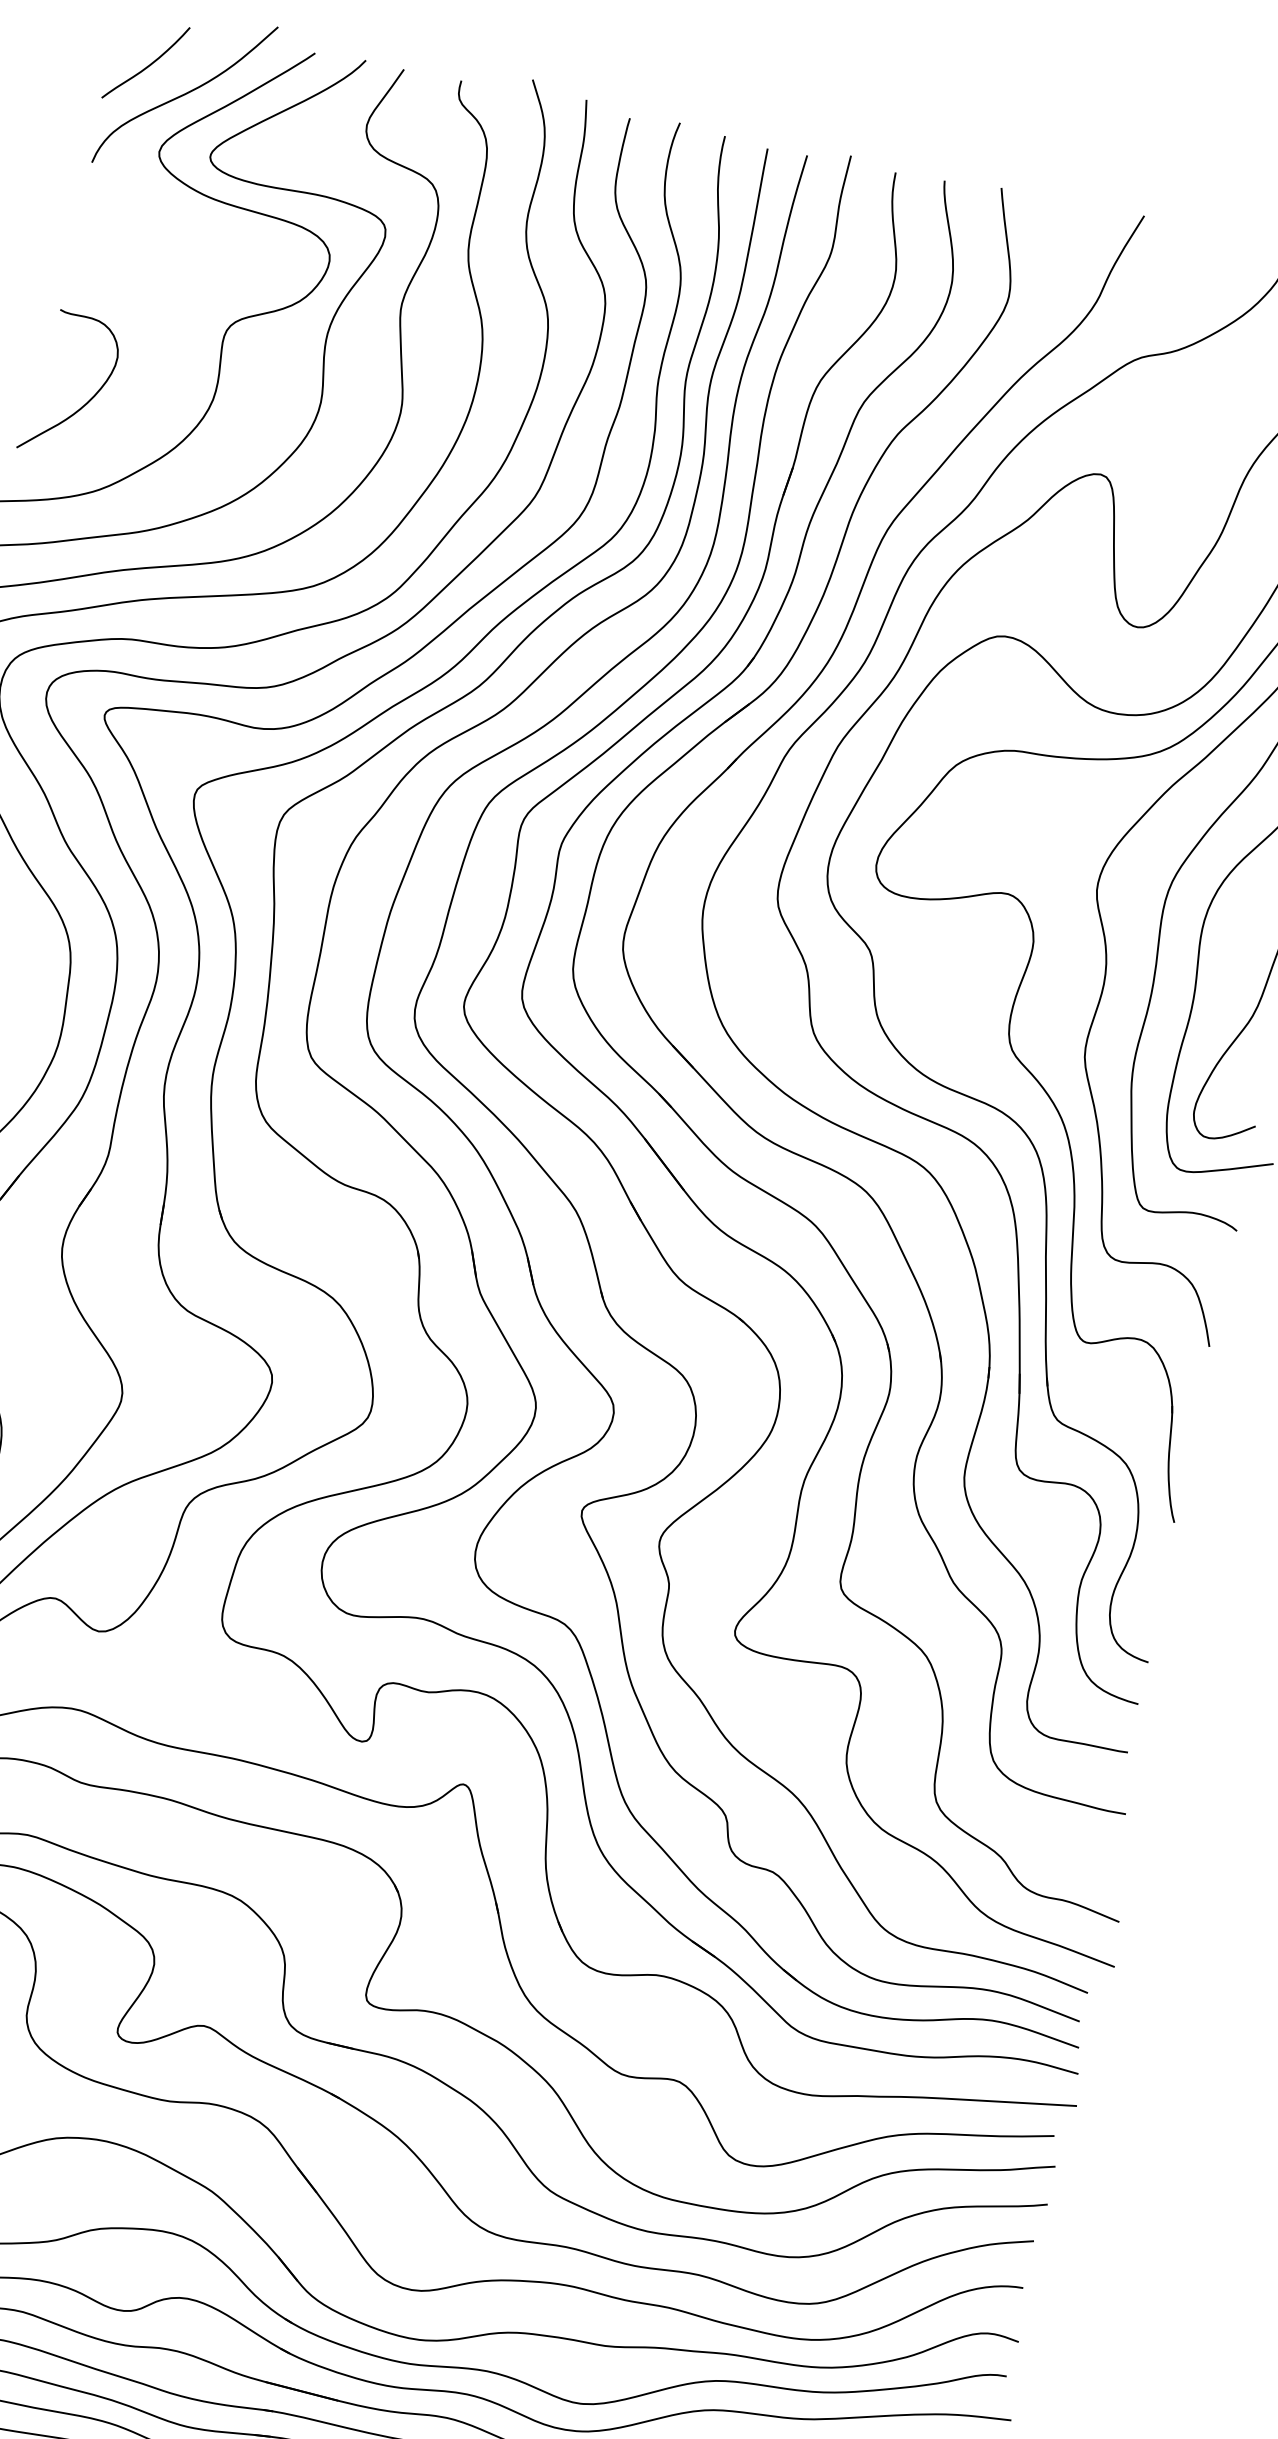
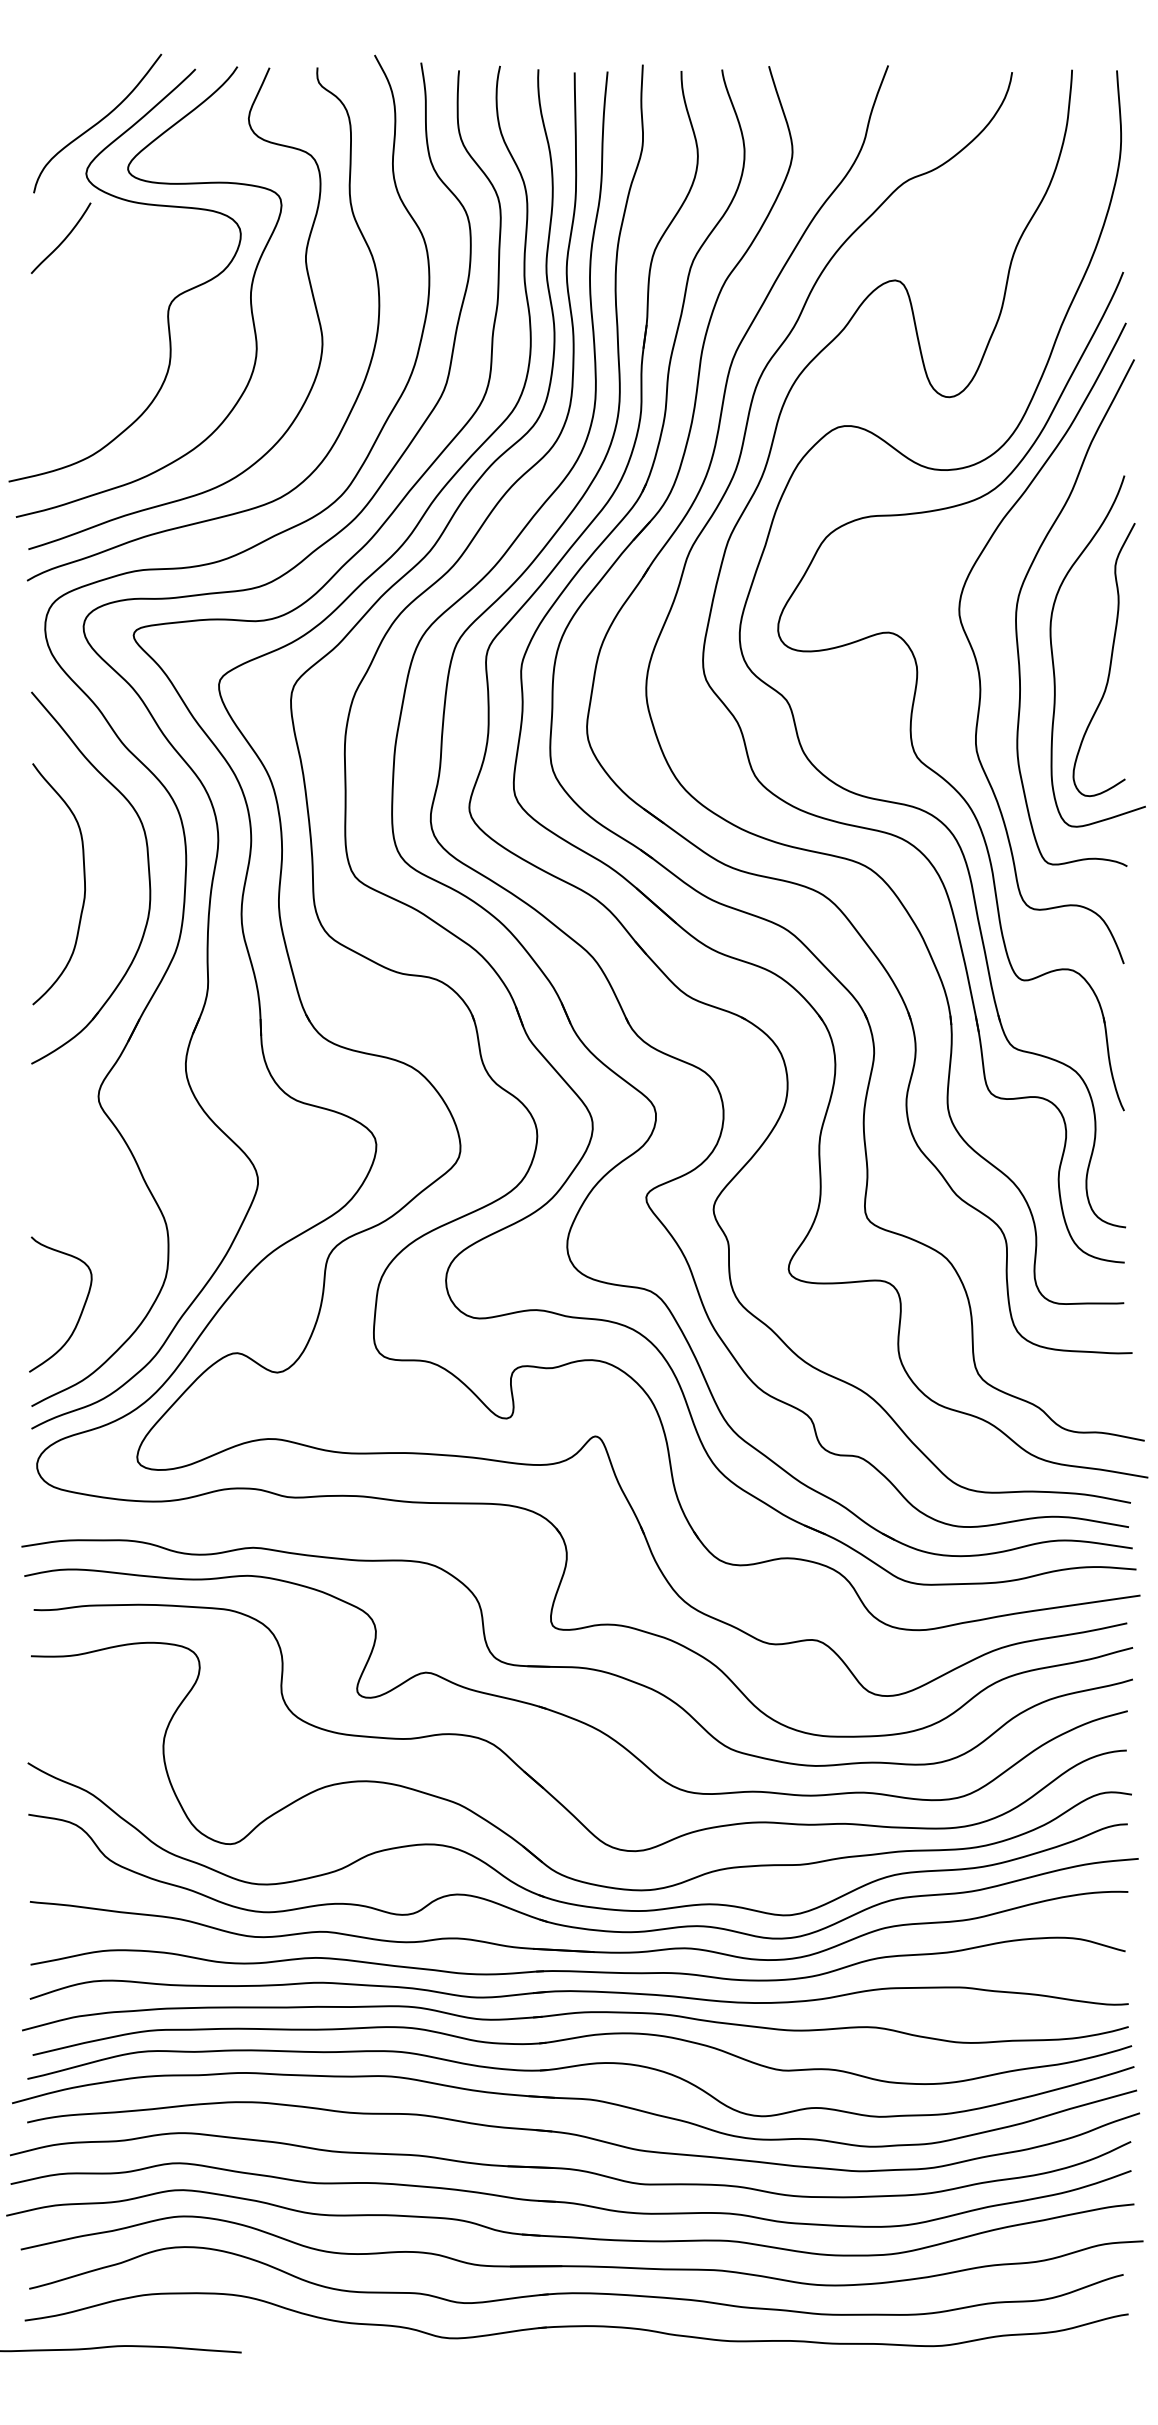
curve: (148, 64) -> (63, 239), moved
curve: (88, 399) -> (69, 384), removed

